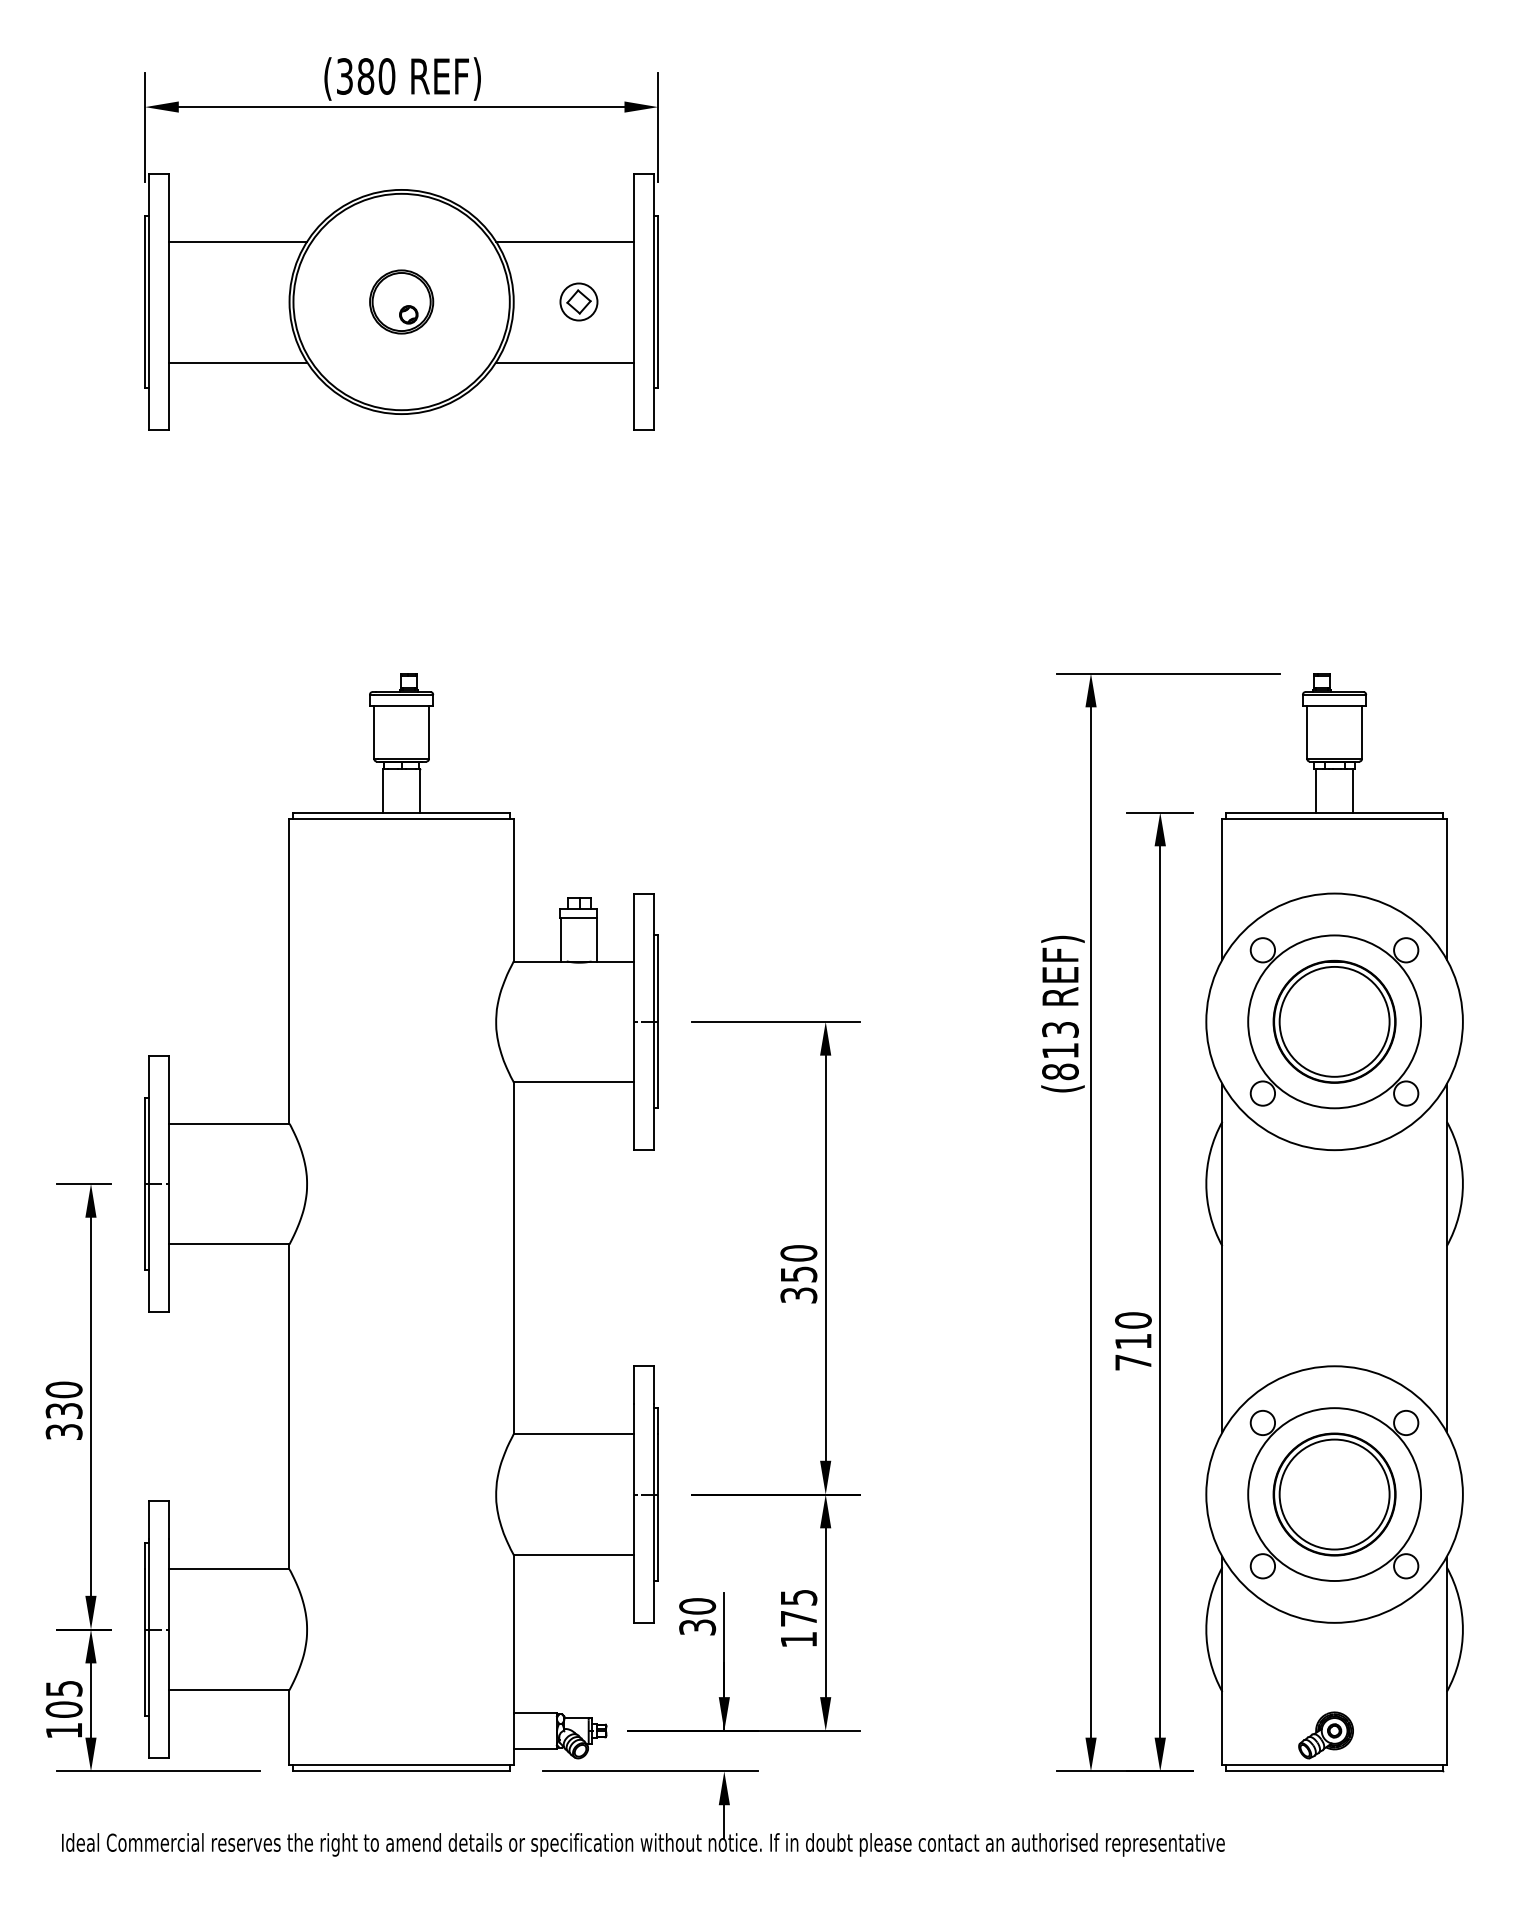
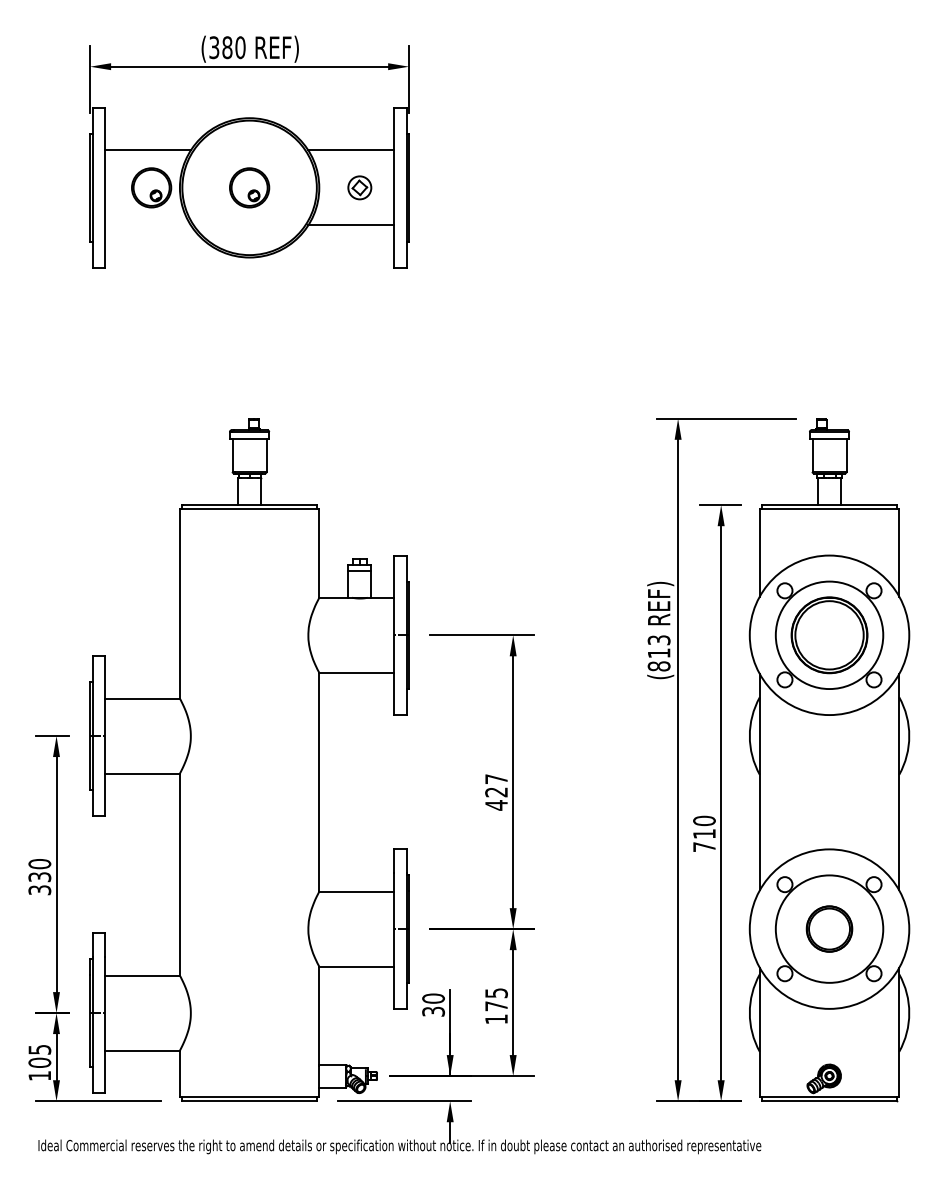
part: (243, 301) -> (151, 187), added
line: (237, 362) -> (147, 225), removed
text: (798, 1274) -> (496, 792), 350 -> 427
part: (1334, 1493) -> (829, 928), size x0.6

